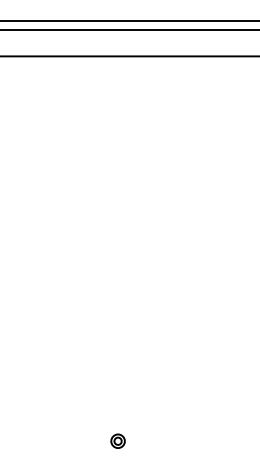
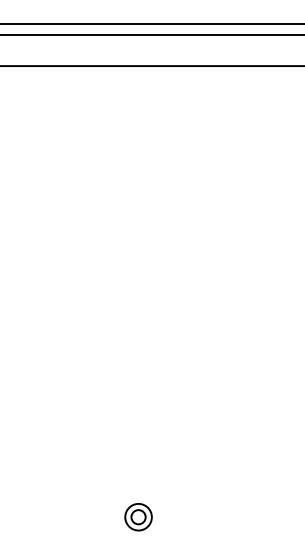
part: (118, 441) -> (138, 517), size x1.67

